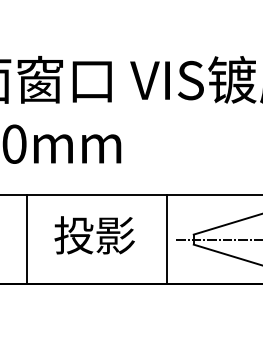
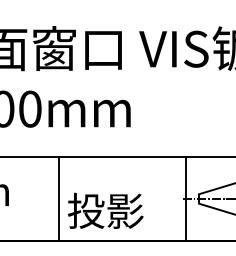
text: (94, 235) -> (105, 211), moved
line: (27, 239) -> (59, 198), moved
line: (166, 239) -> (185, 198), moved

